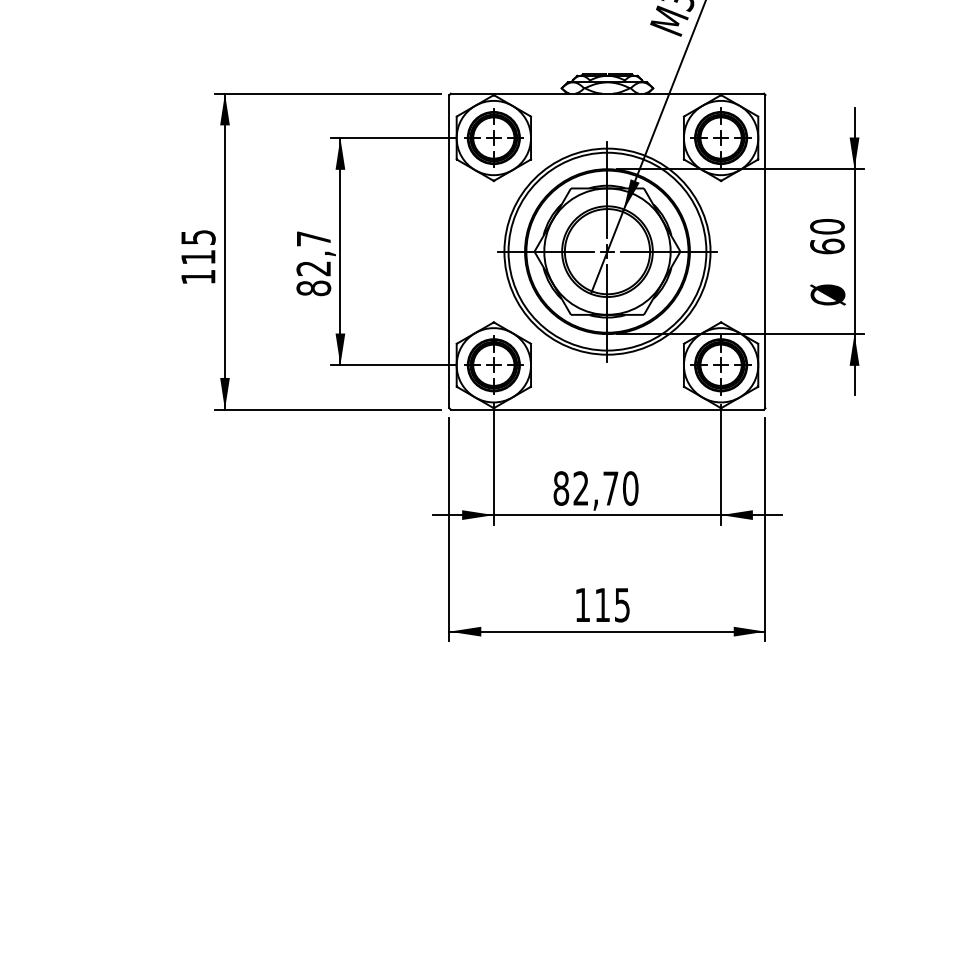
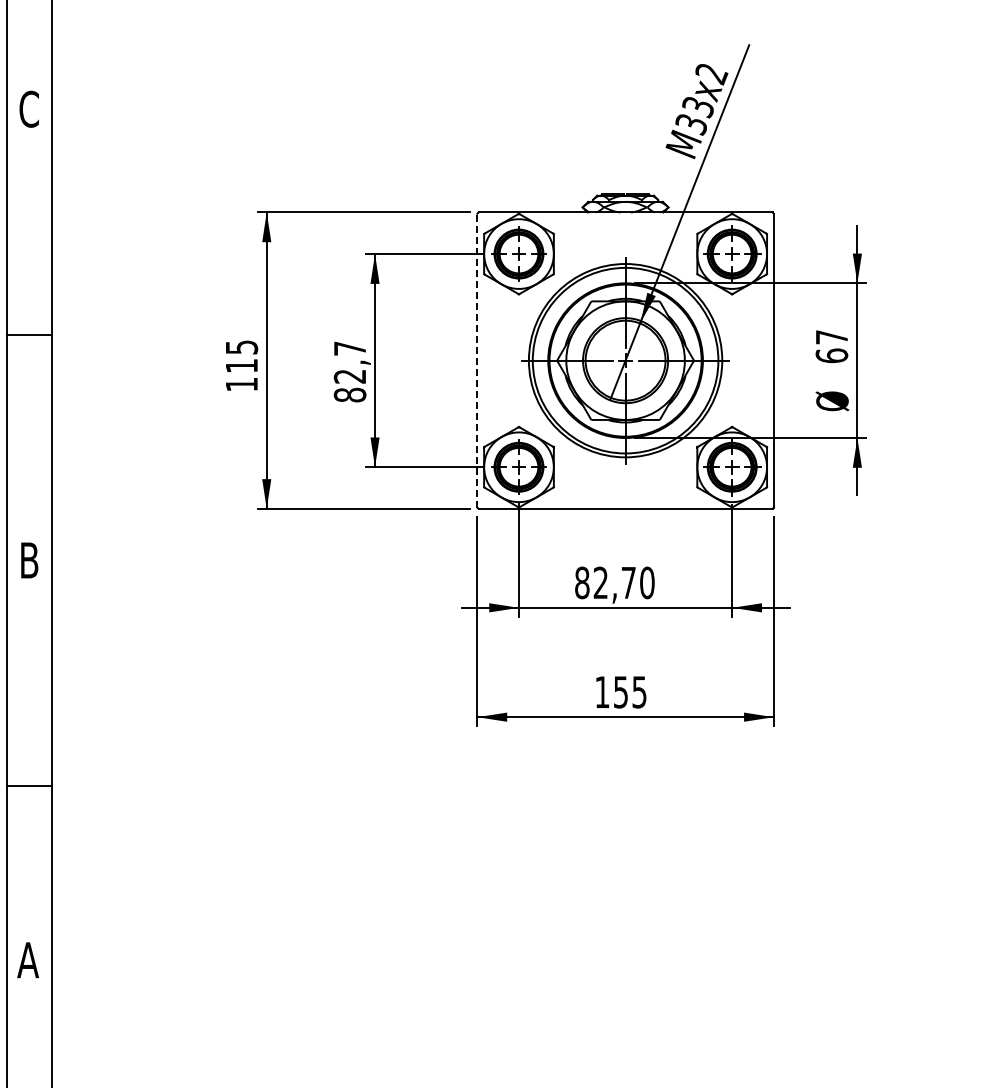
text: (826, 226) -> (831, 337), 60 -> 67
line: (449, 251) -> (477, 360), solid -> dashed
text: (602, 605) -> (620, 692), 115 -> 155

